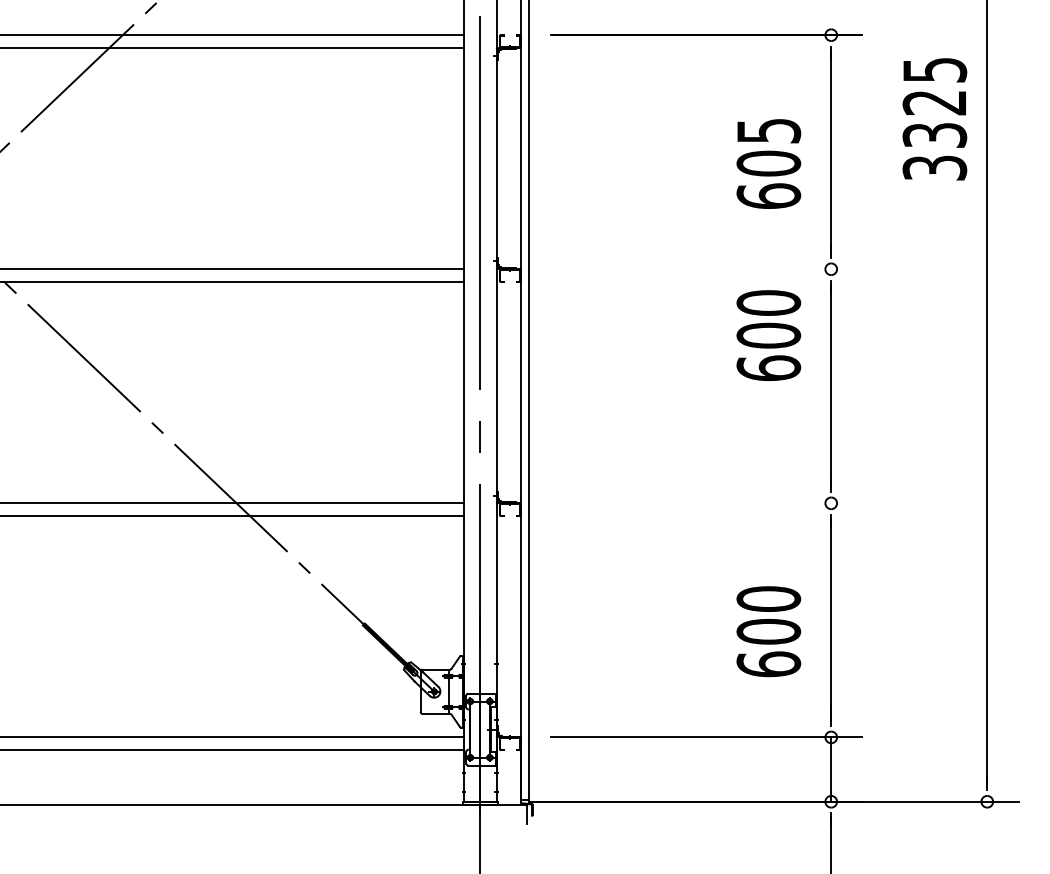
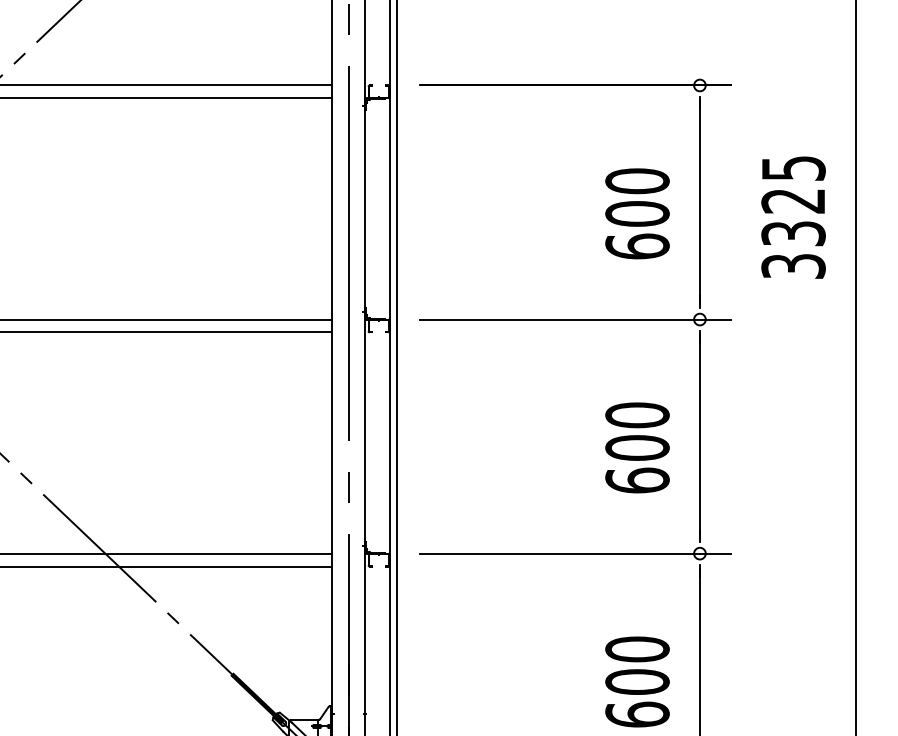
text: (934, 119) -> (793, 217), moved
text: (768, 130) -> (637, 180), 605 -> 600
line: (706, 269) -> (575, 319), added
text: (768, 335) -> (637, 447), moved
line: (706, 503) -> (575, 553), added

